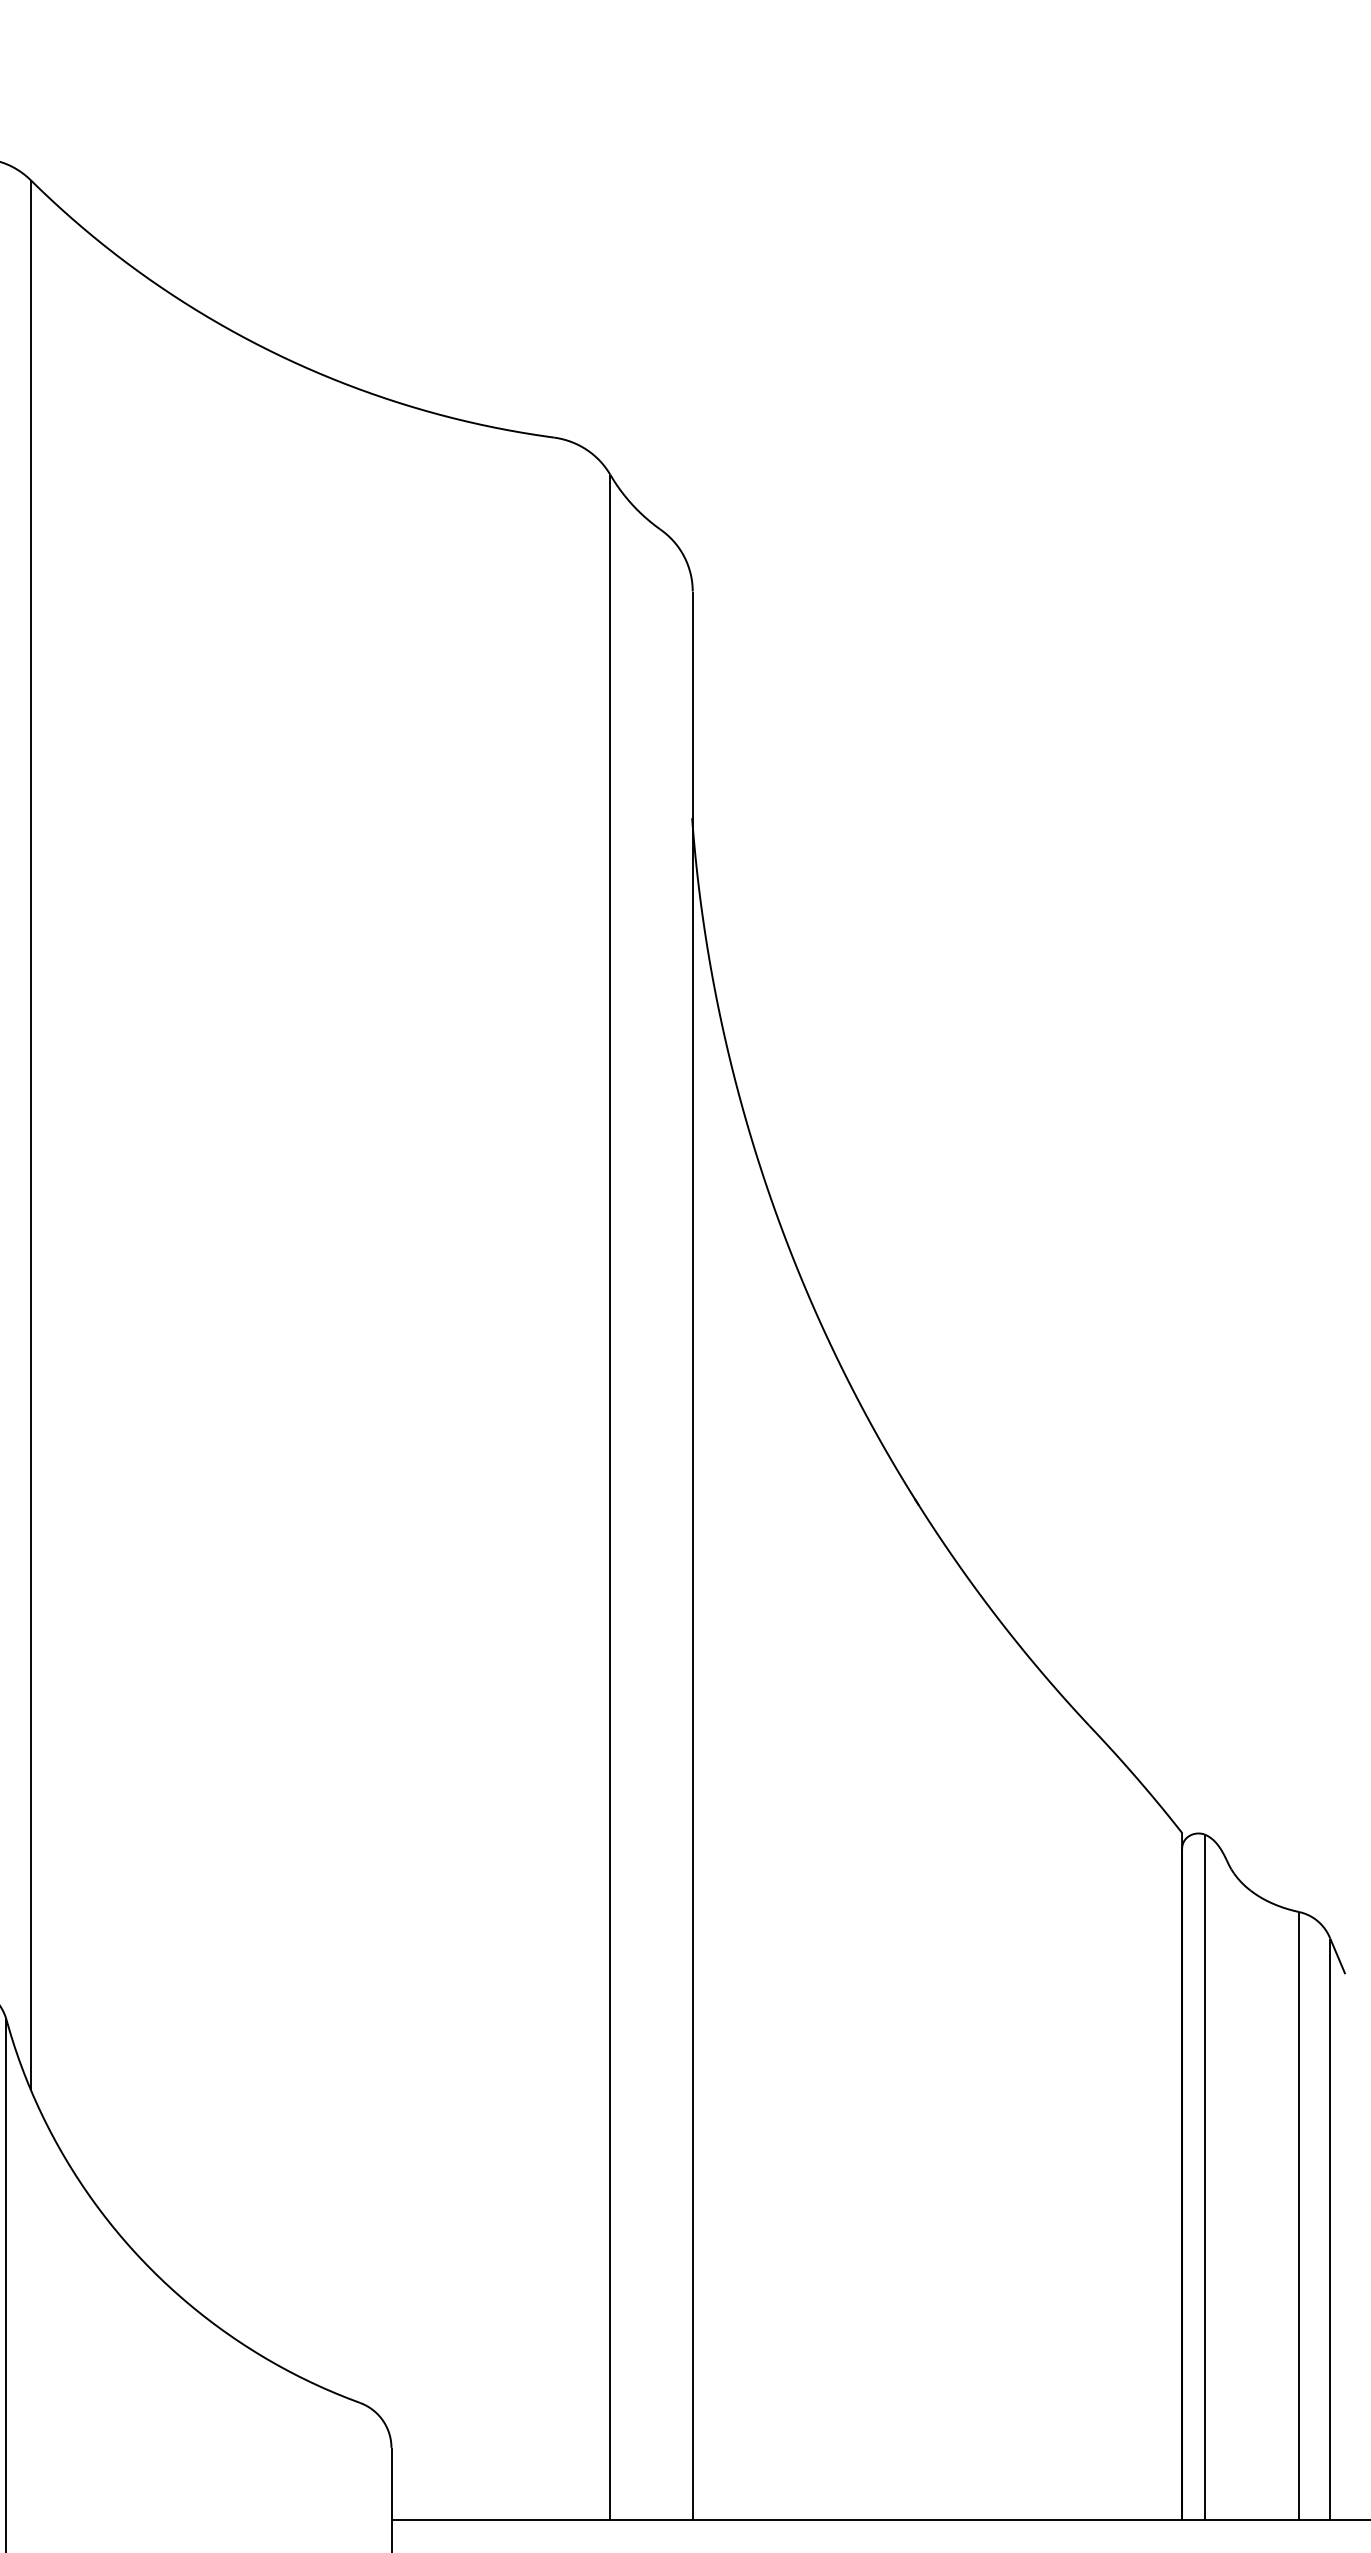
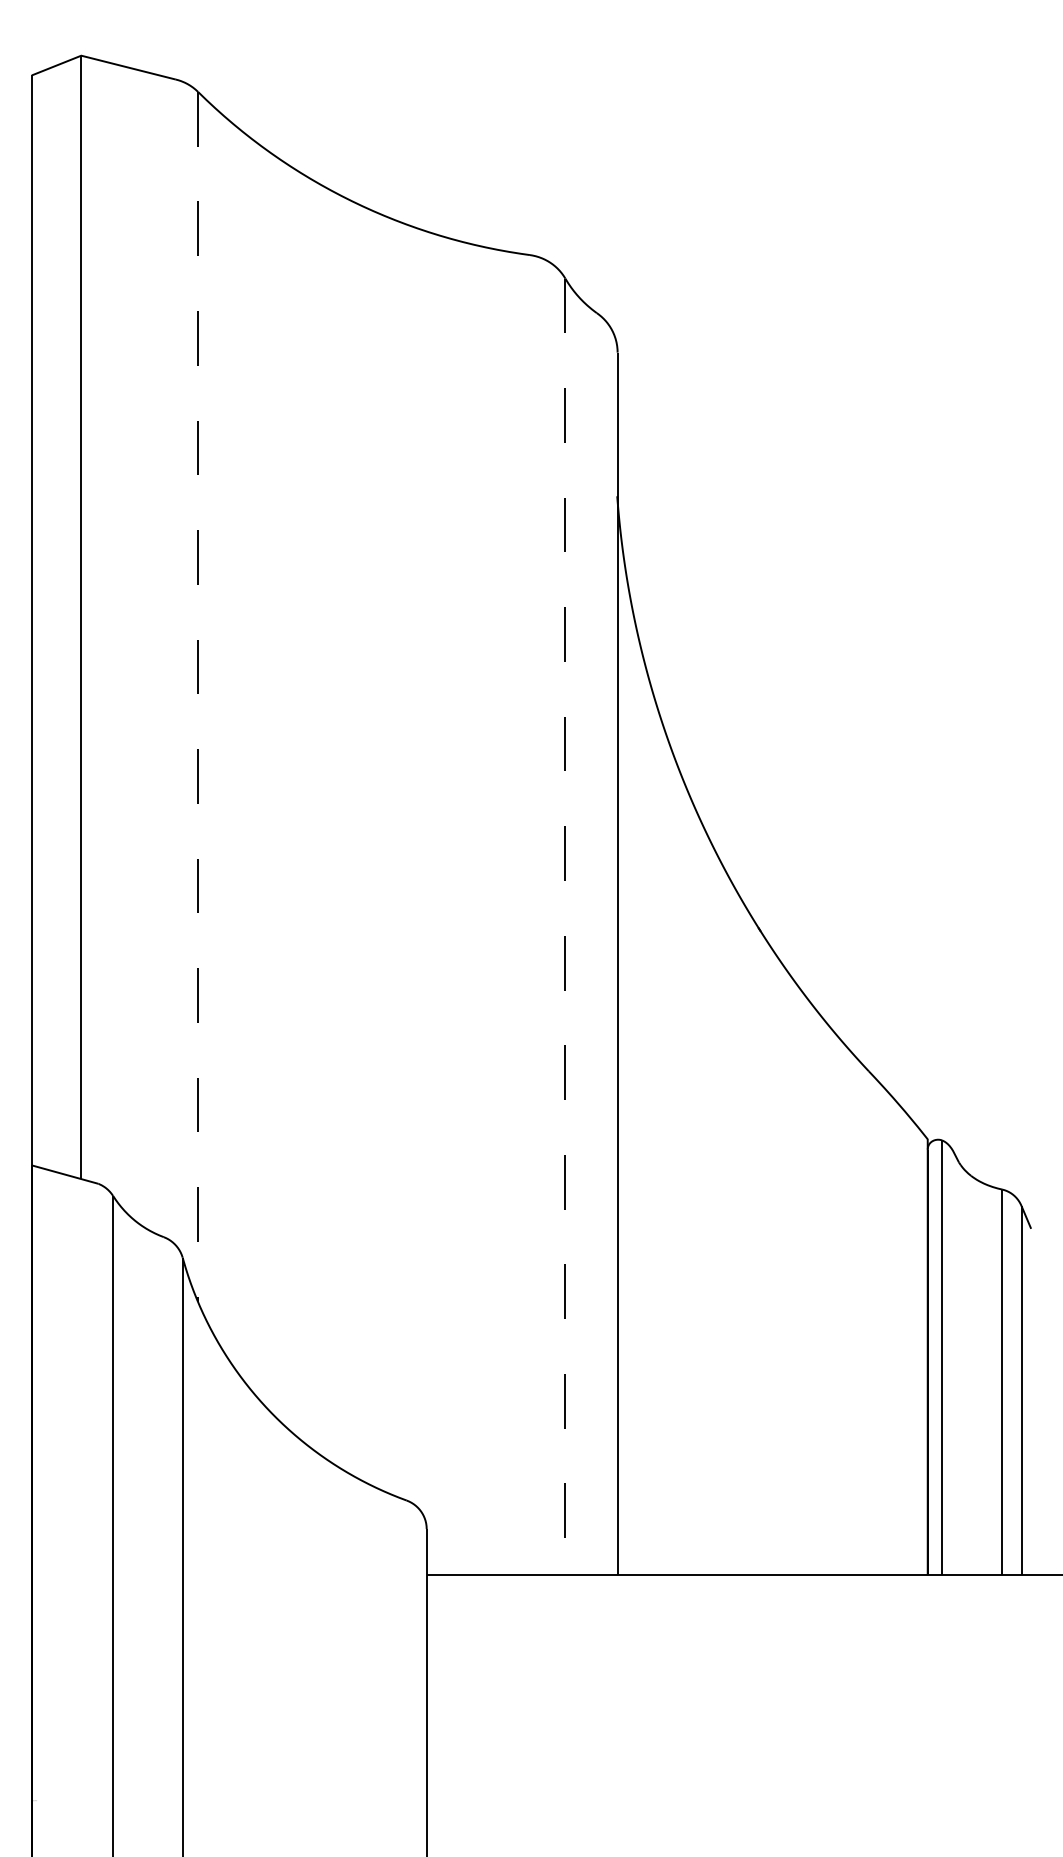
line: (31, 1135) -> (198, 697), solid -> dashed
line: (610, 1497) -> (565, 926), solid -> dashed

